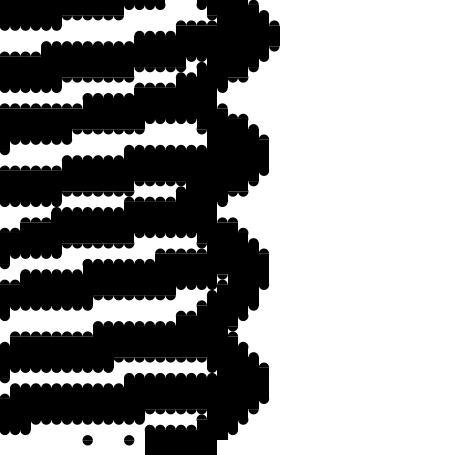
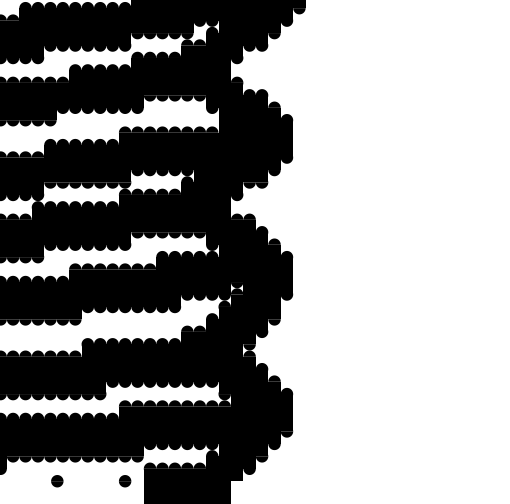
part: (87, 440) -> (57, 481), moved

